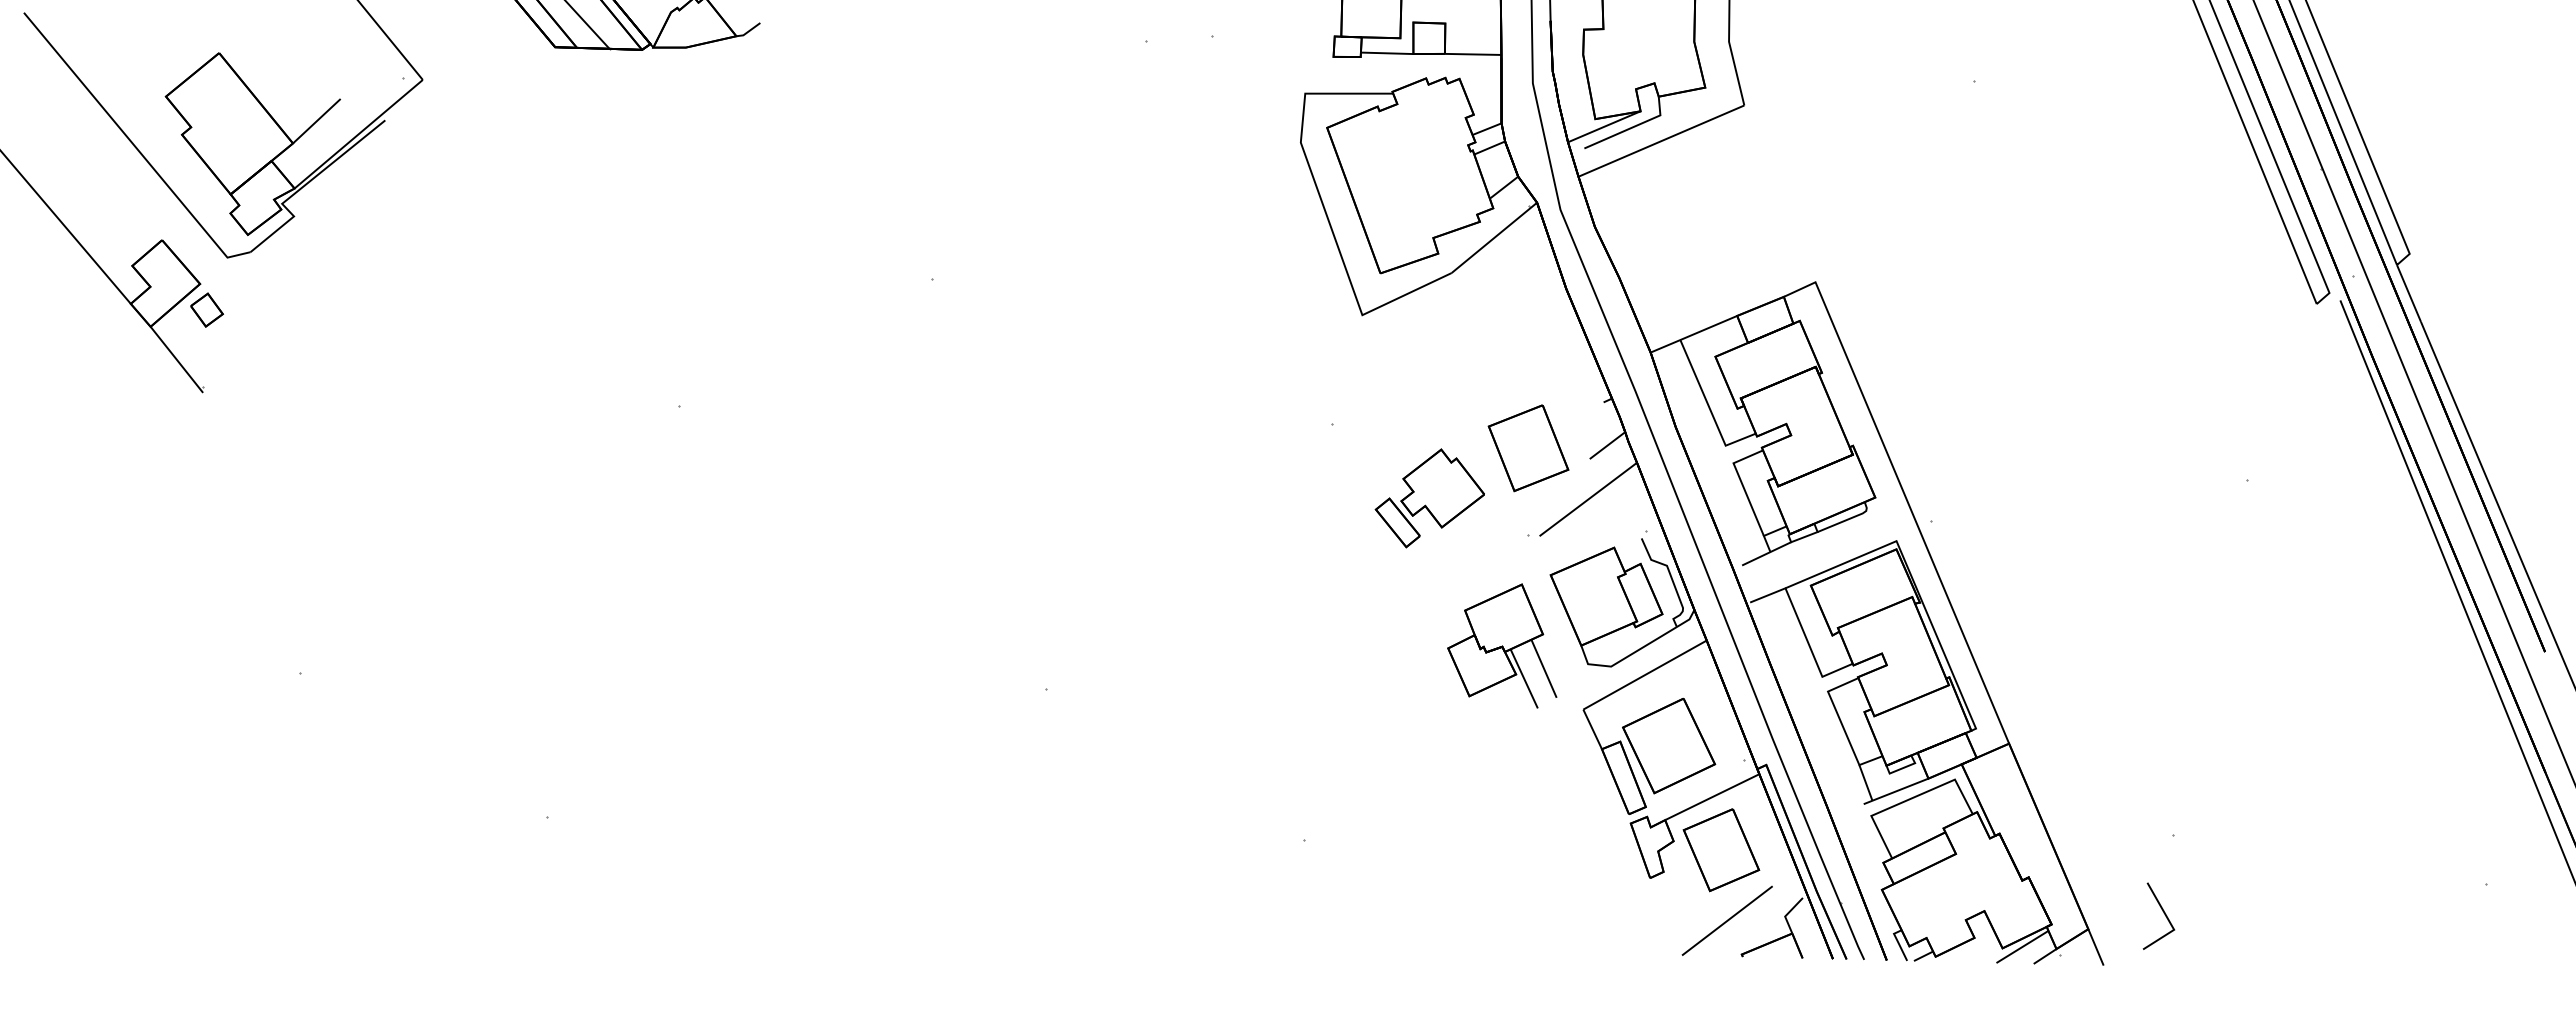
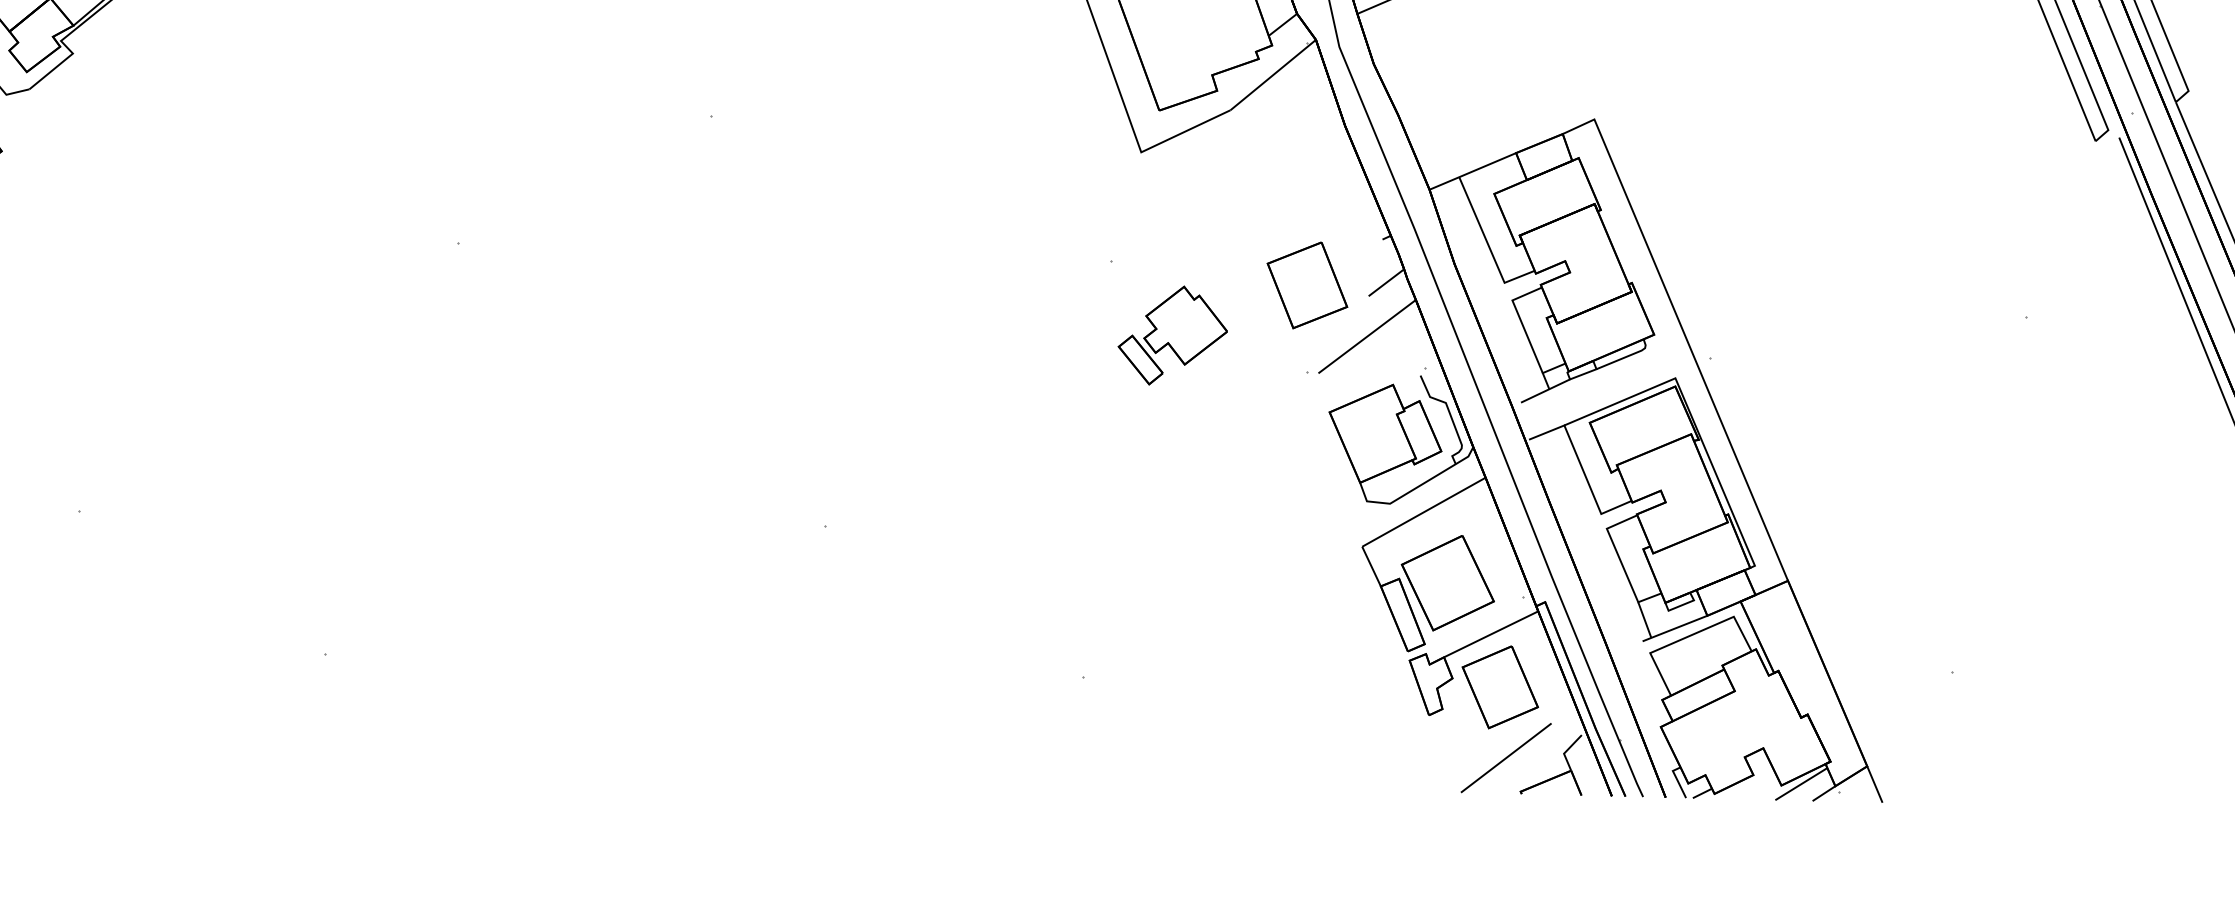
part: (1429, 498) -> (1172, 335), moved
part: (1502, 645) -> (1281, 482), removed
line: (2163, 913) -> (1942, 750), removed

